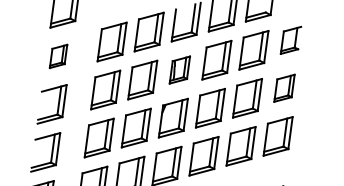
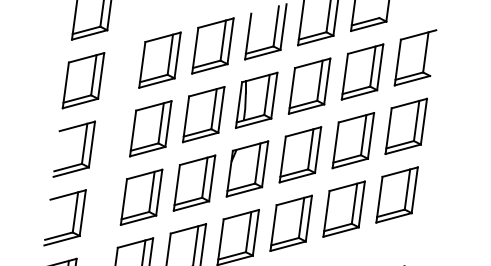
part: (291, 40) -> (415, 57), size x1.43
part: (58, 56) -> (83, 80), size x1.67
part: (179, 69) -> (256, 99), size x1.43
part: (284, 87) -> (405, 125), size x1.43

